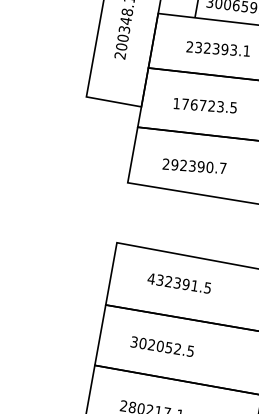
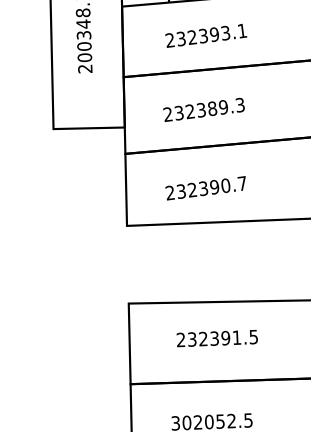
text: (204, 104) -> (203, 108), 176723.5 -> 232389.3
text: (174, 164) -> (180, 191), 292390.7 -> 232390.7
text: (150, 278) -> (179, 339), 432391.5 -> 232391.5

